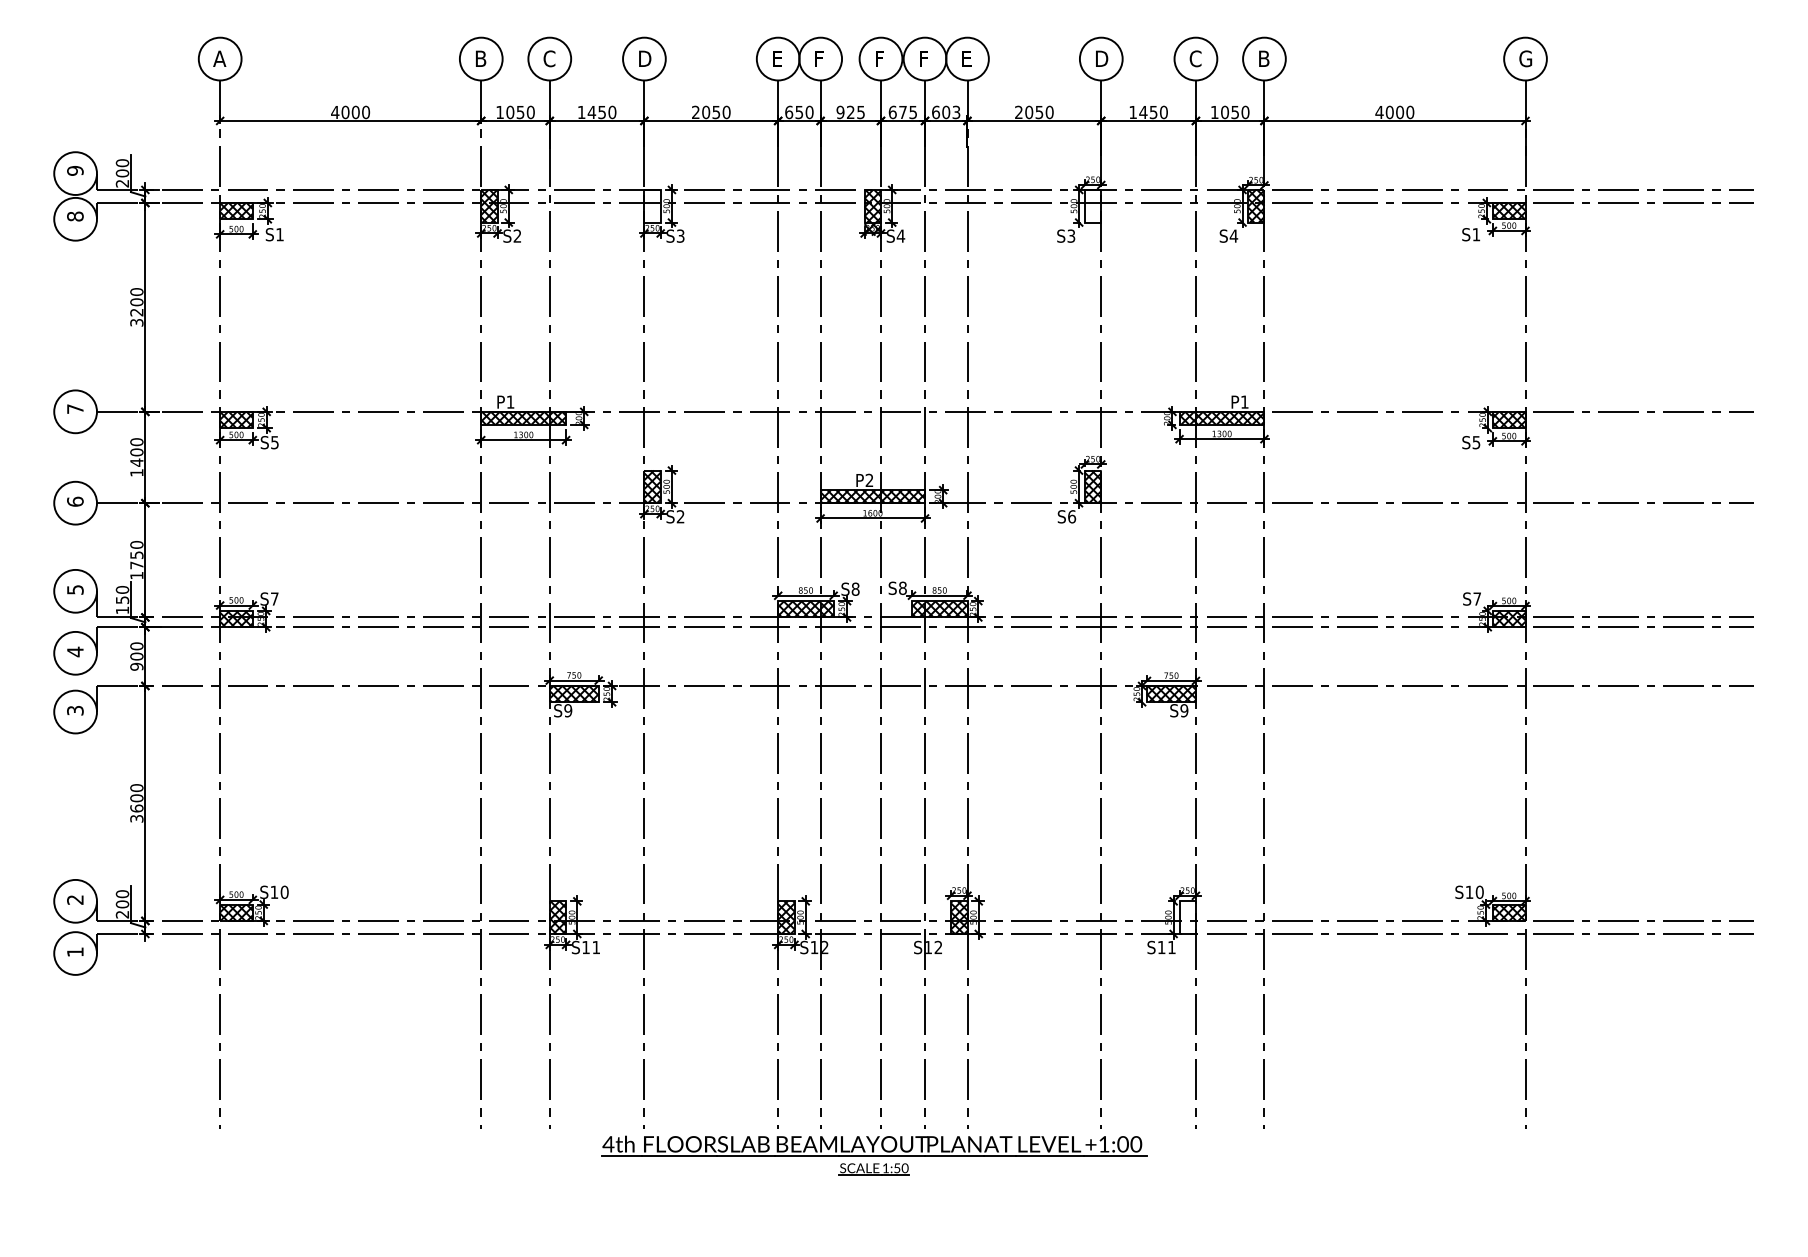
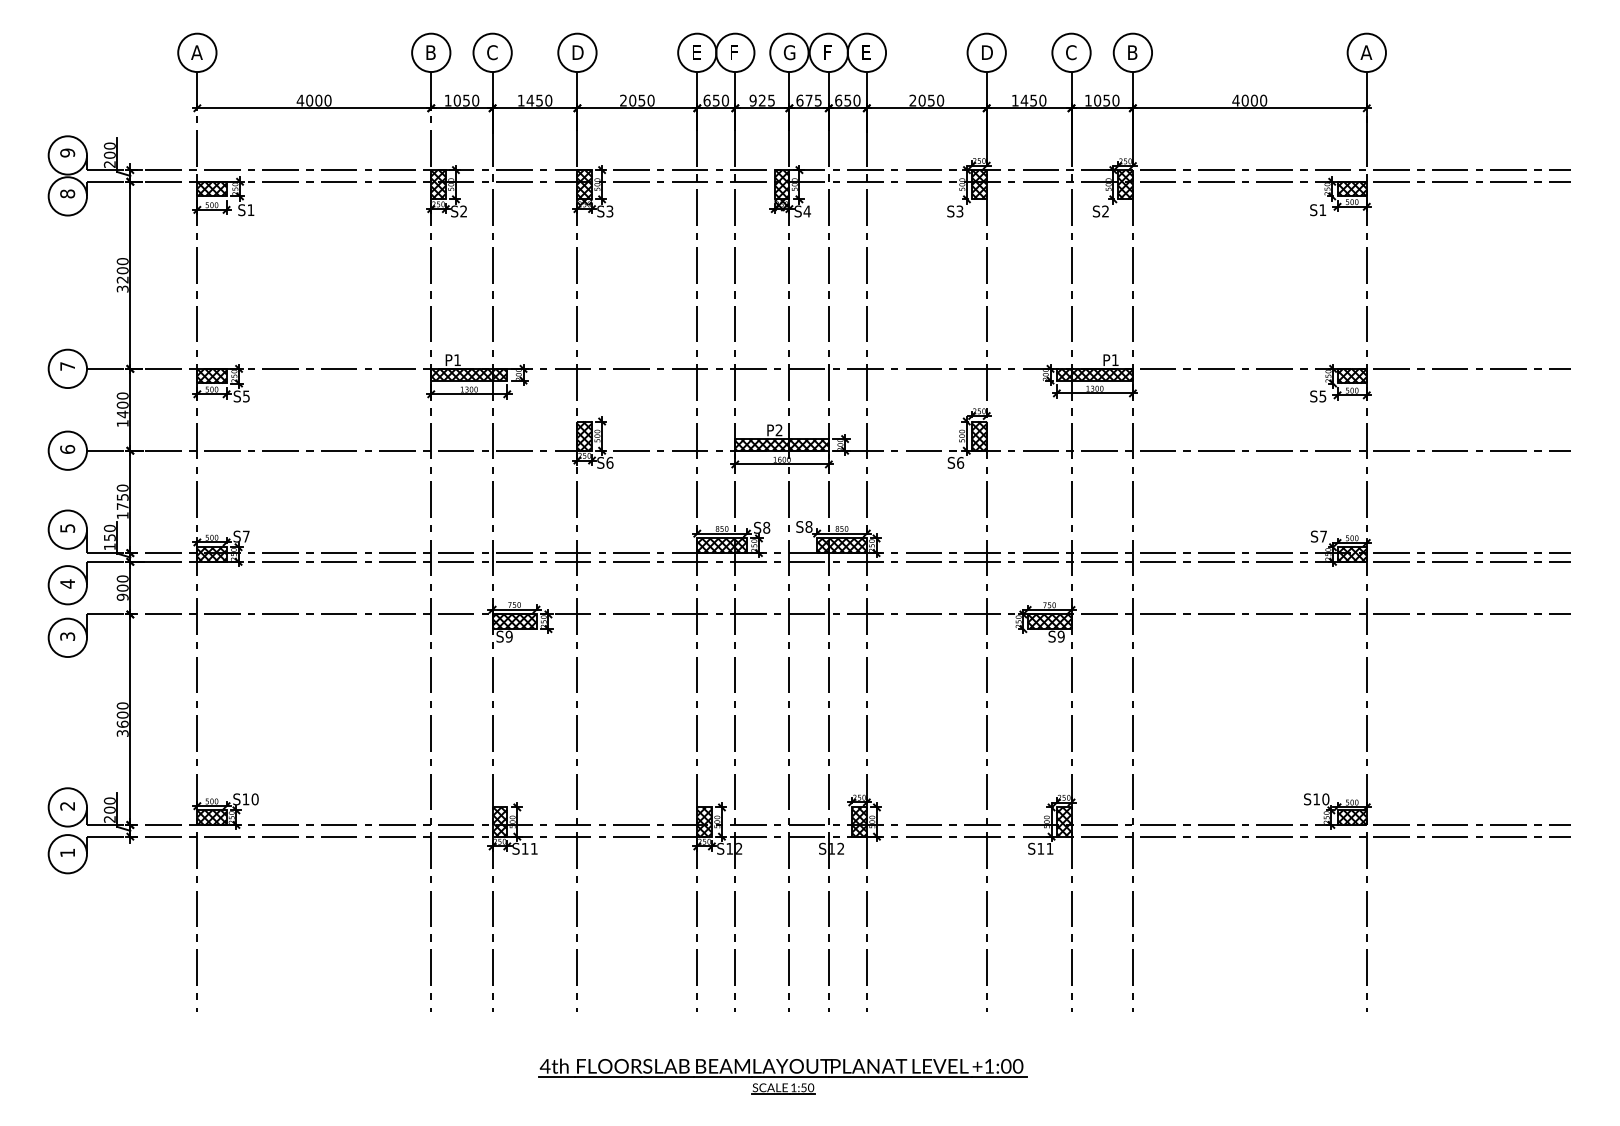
text: (880, 58) -> (788, 52), F -> G
text: (1525, 58) -> (1366, 52), G -> A
text: (951, 112) -> (852, 100), 603 -> 650
hatch: (1092, 205) -> (978, 184), added
hatch: (652, 209) -> (584, 187), added
text: (1233, 235) -> (1105, 210), S4 -> S2
text: (680, 516) -> (609, 462), S2 -> S6
hatch: (1187, 917) -> (1063, 821), added
part: (874, 1155) -> (783, 1076), moved

